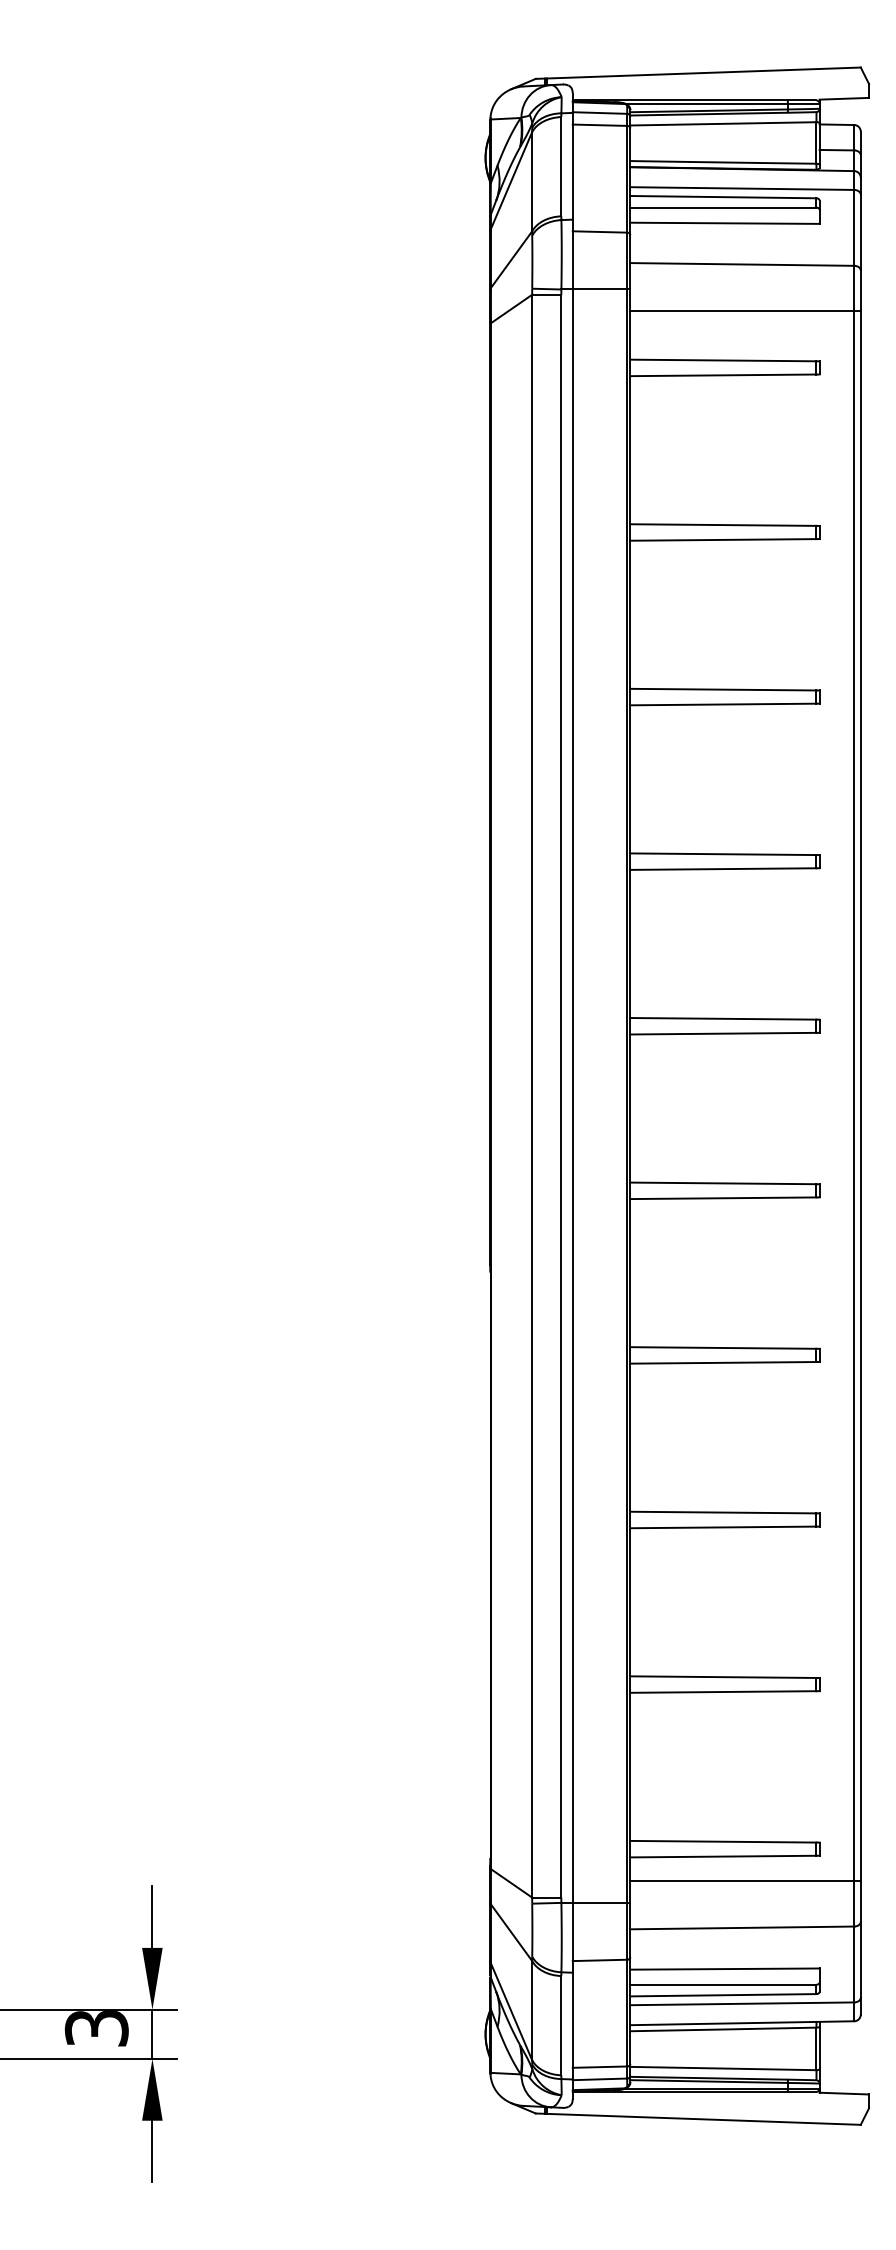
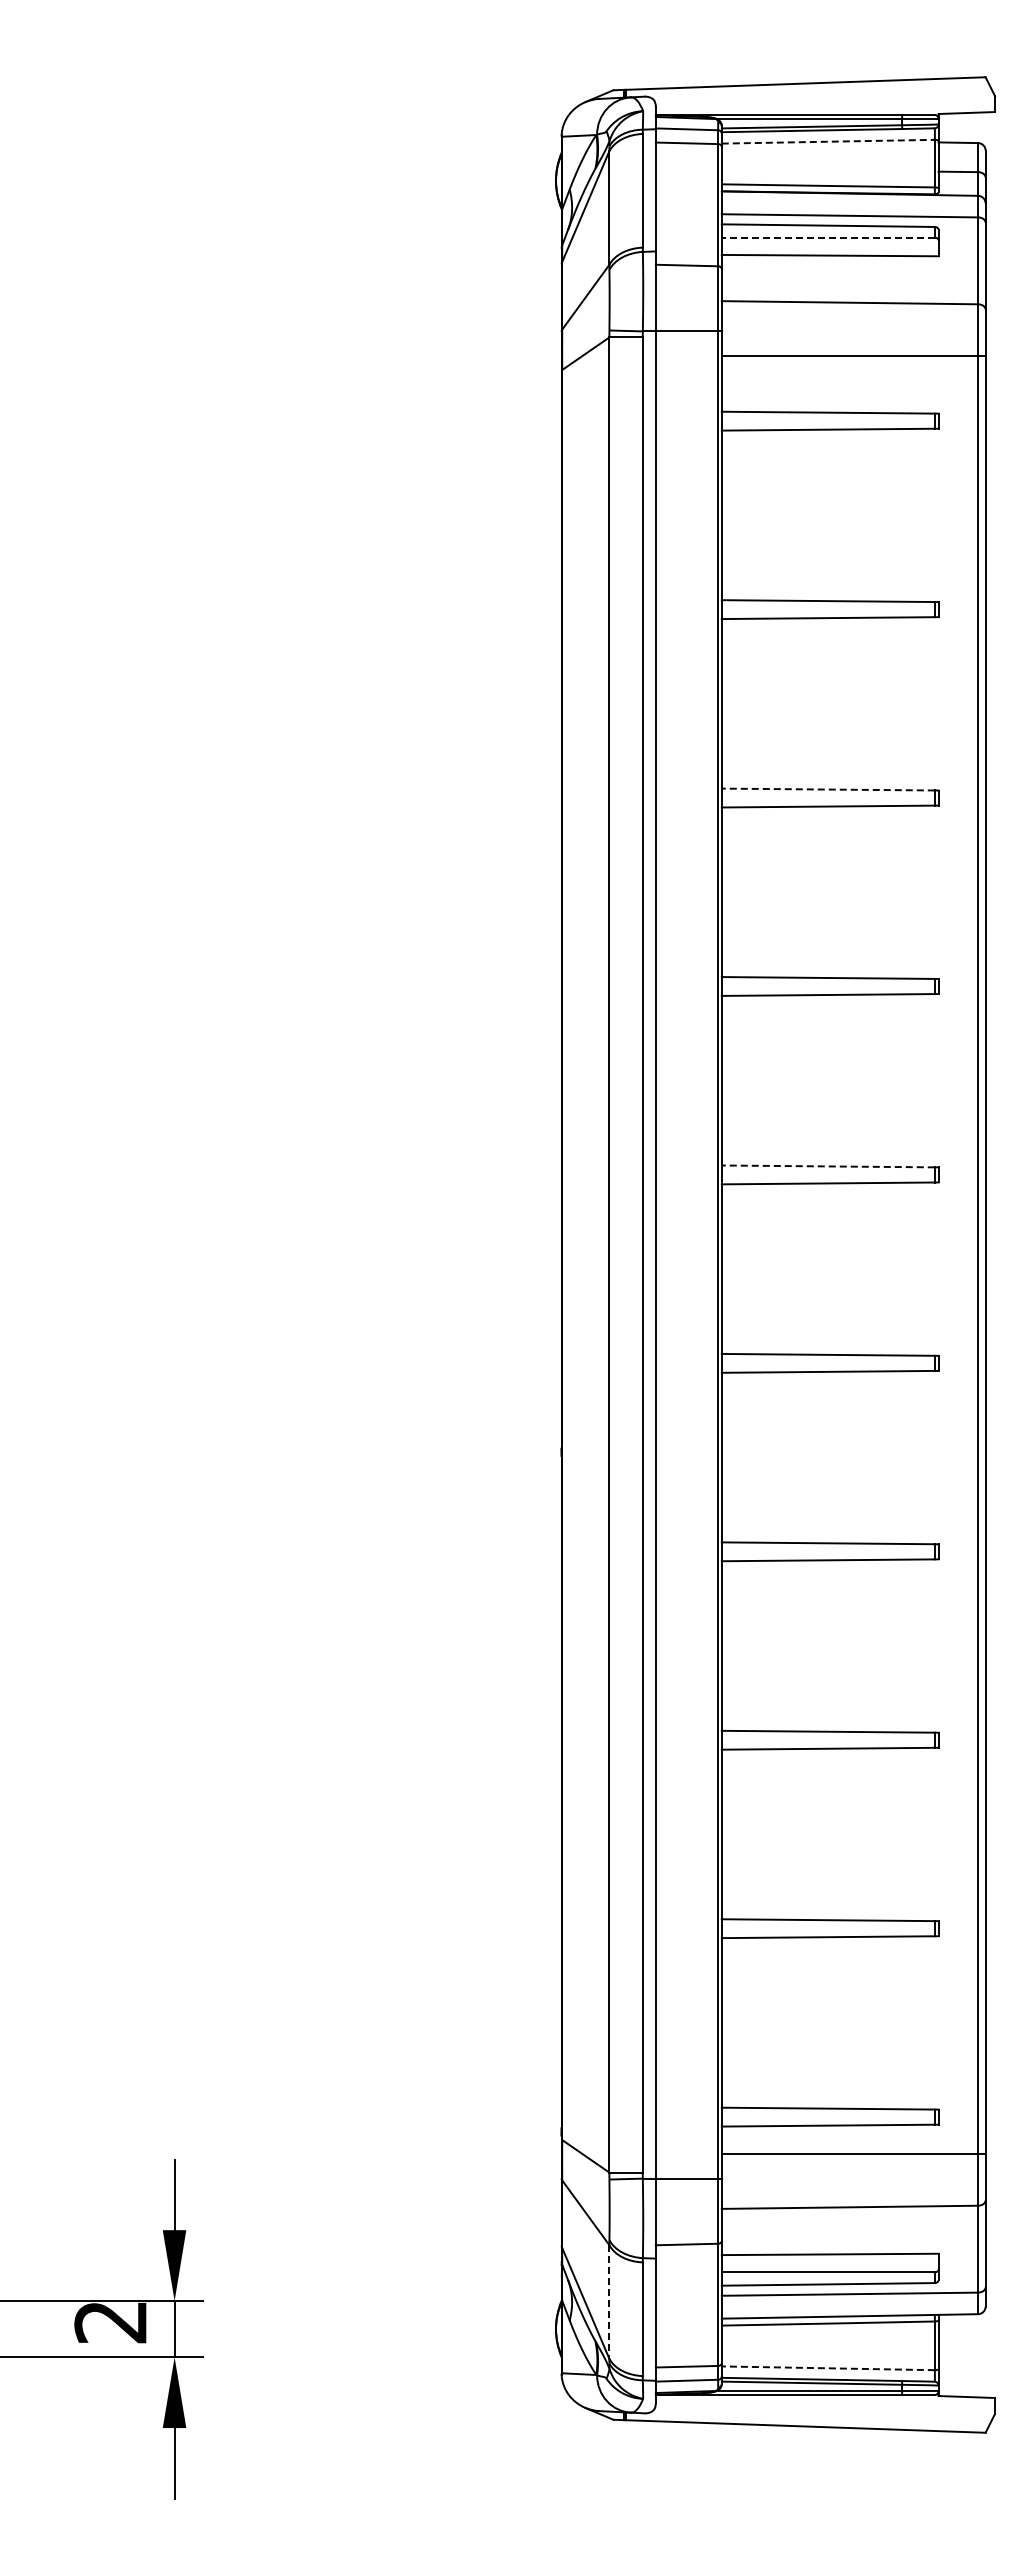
line: (723, 123) -> (828, 141), solid -> dashed
line: (722, 207) -> (827, 237), solid -> dashed
line: (722, 689) -> (827, 789), solid -> dashed
line: (722, 1018) -> (827, 1166), solid -> dashed
line: (532, 2011) -> (609, 2302), solid -> dashed
text: (96, 2028) -> (110, 2322), 3 -> 2
line: (723, 2068) -> (828, 2368), solid -> dashed

